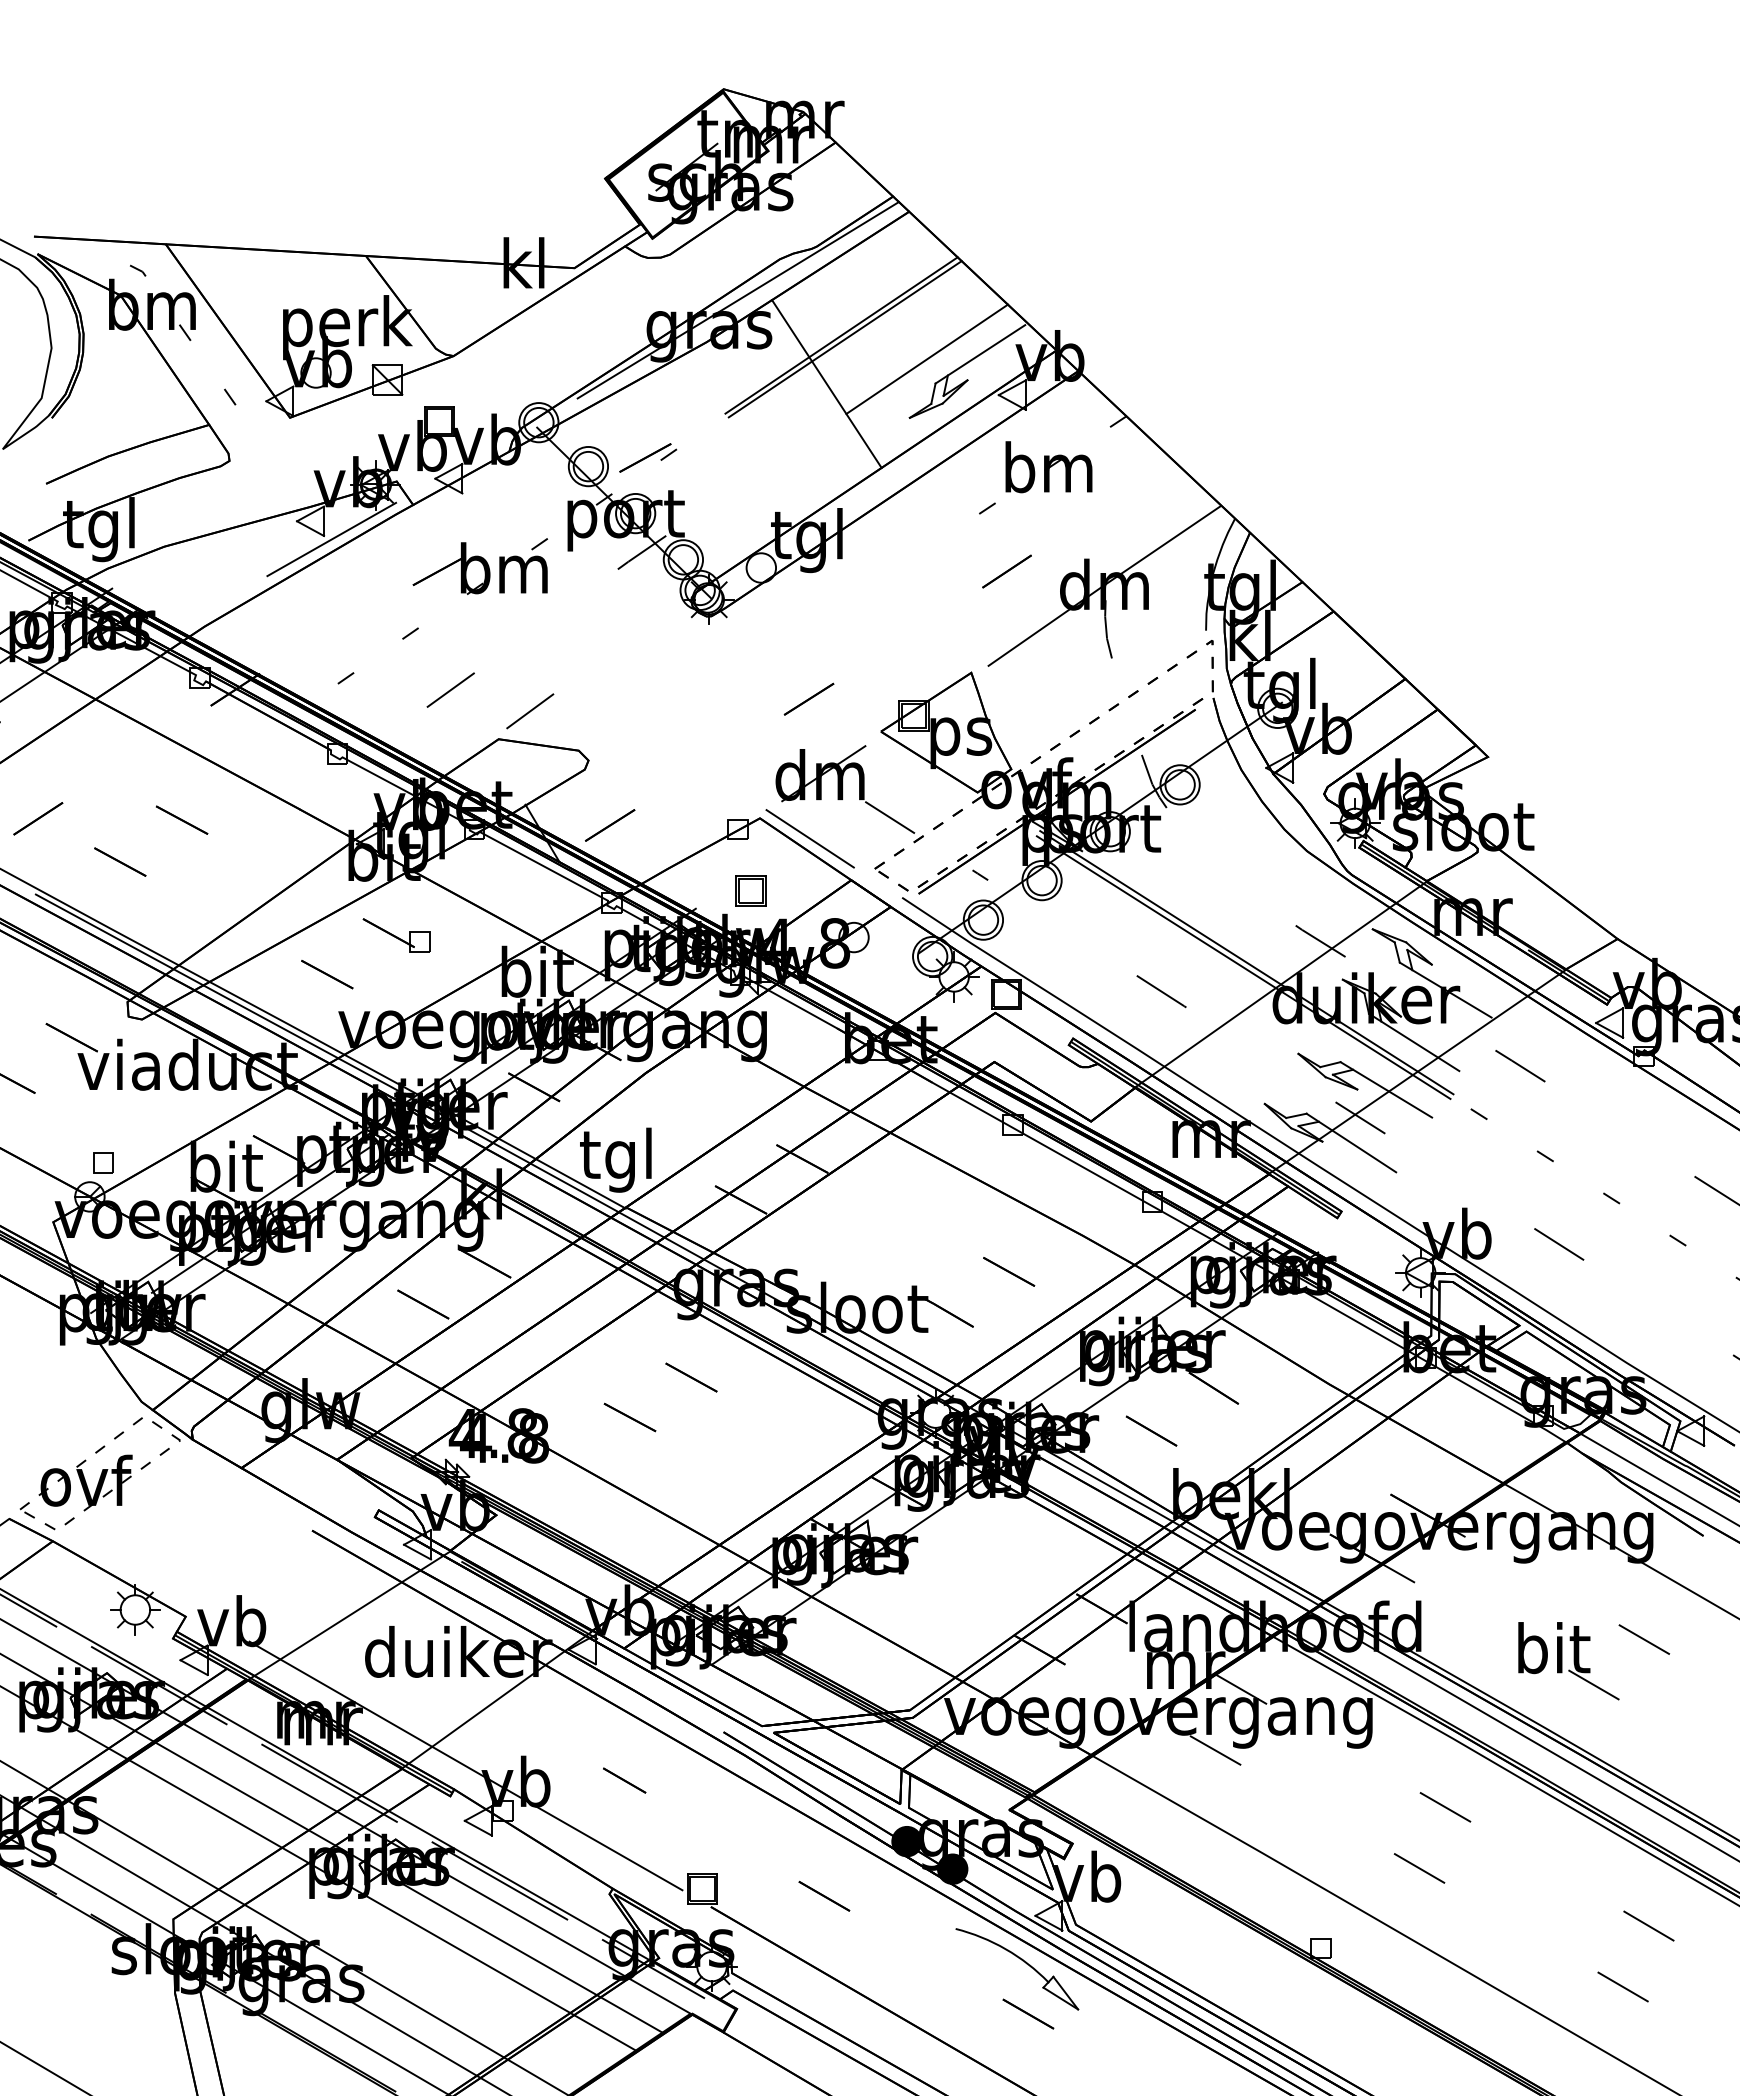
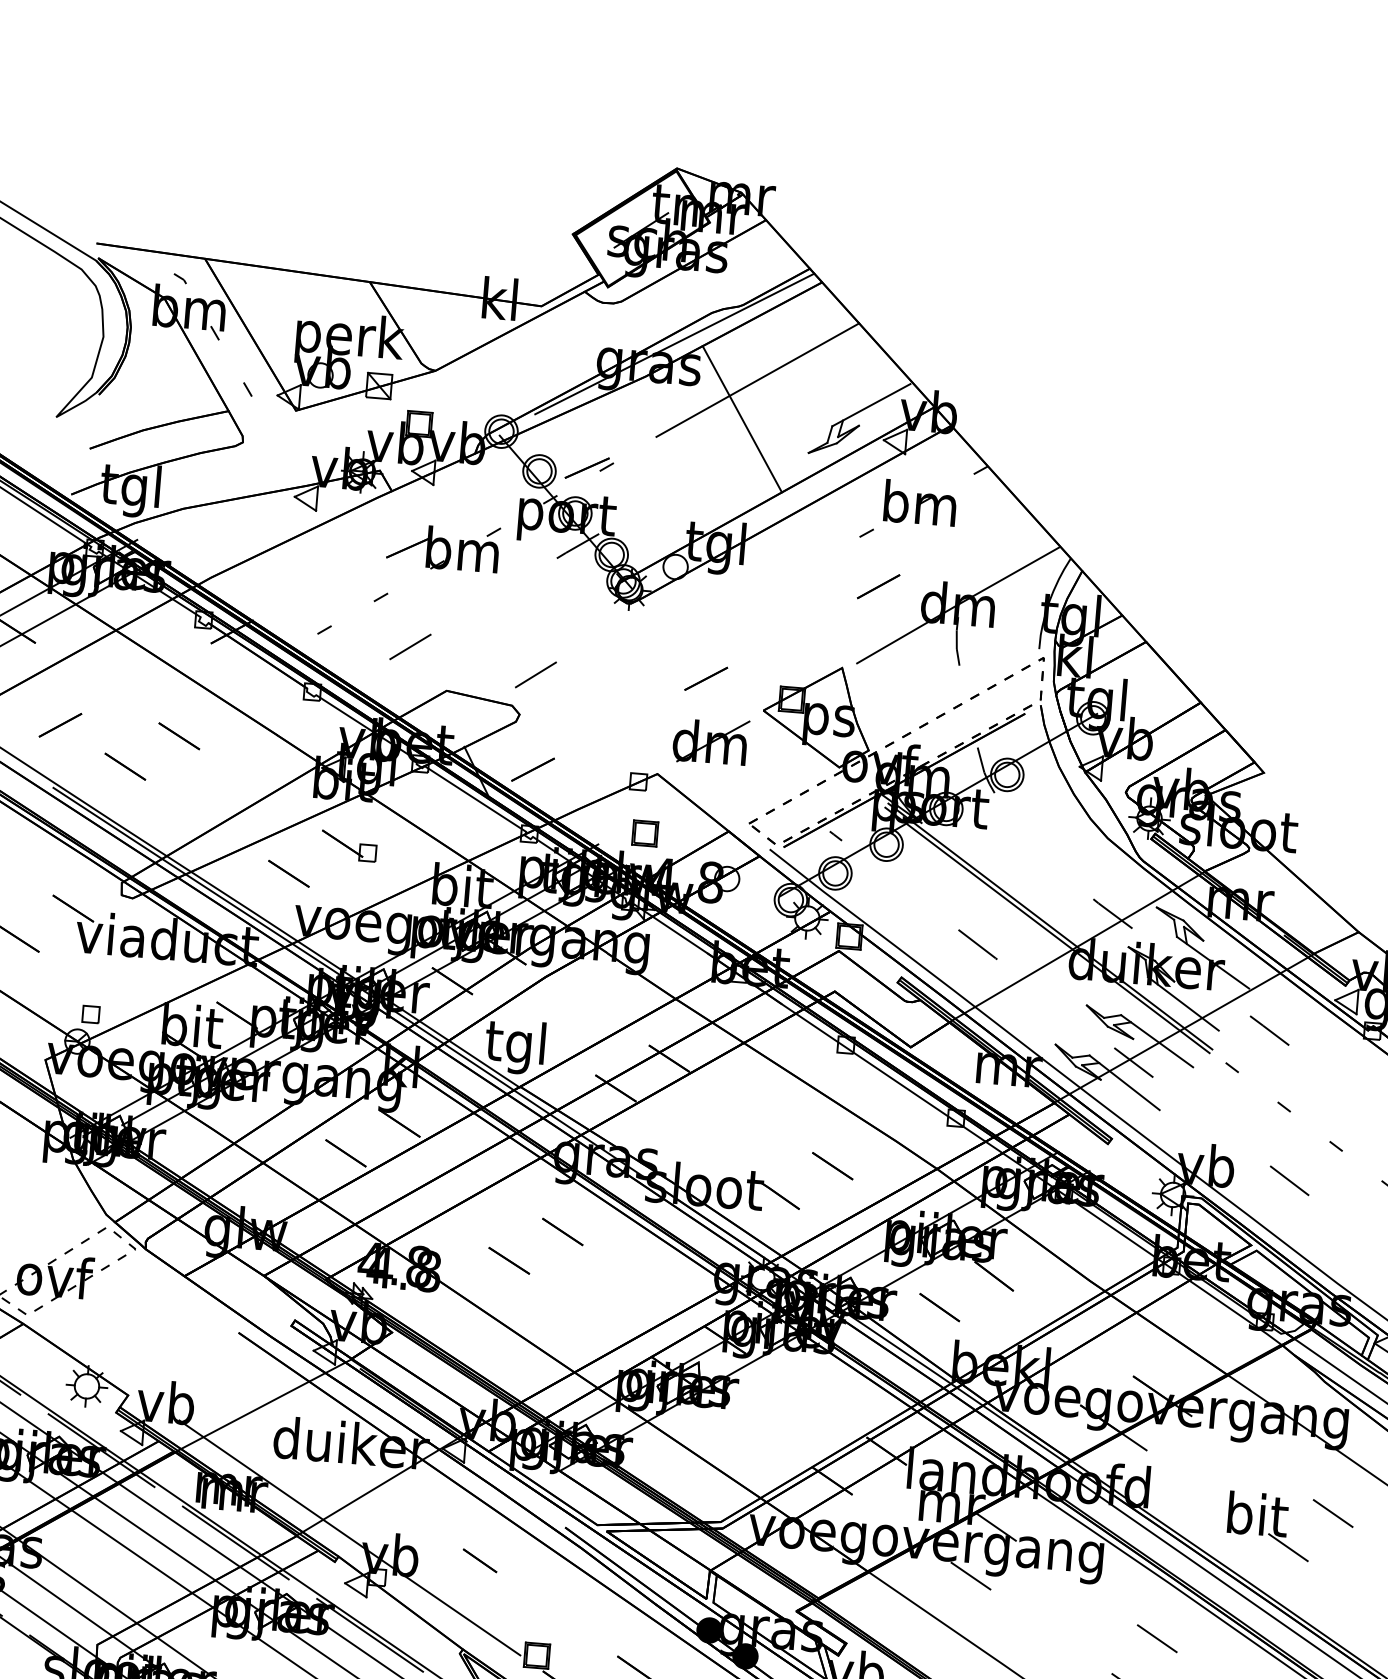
line: (844, 339) -> (759, 383), removed
line: (926, 358) -> (826, 404), removed
line: (331, 539) -> (322, 514), removed
line: (530, 711) -> (536, 675), moved
line: (886, 815) -> (762, 780), removed
line: (809, 838) -> (697, 794), removed

